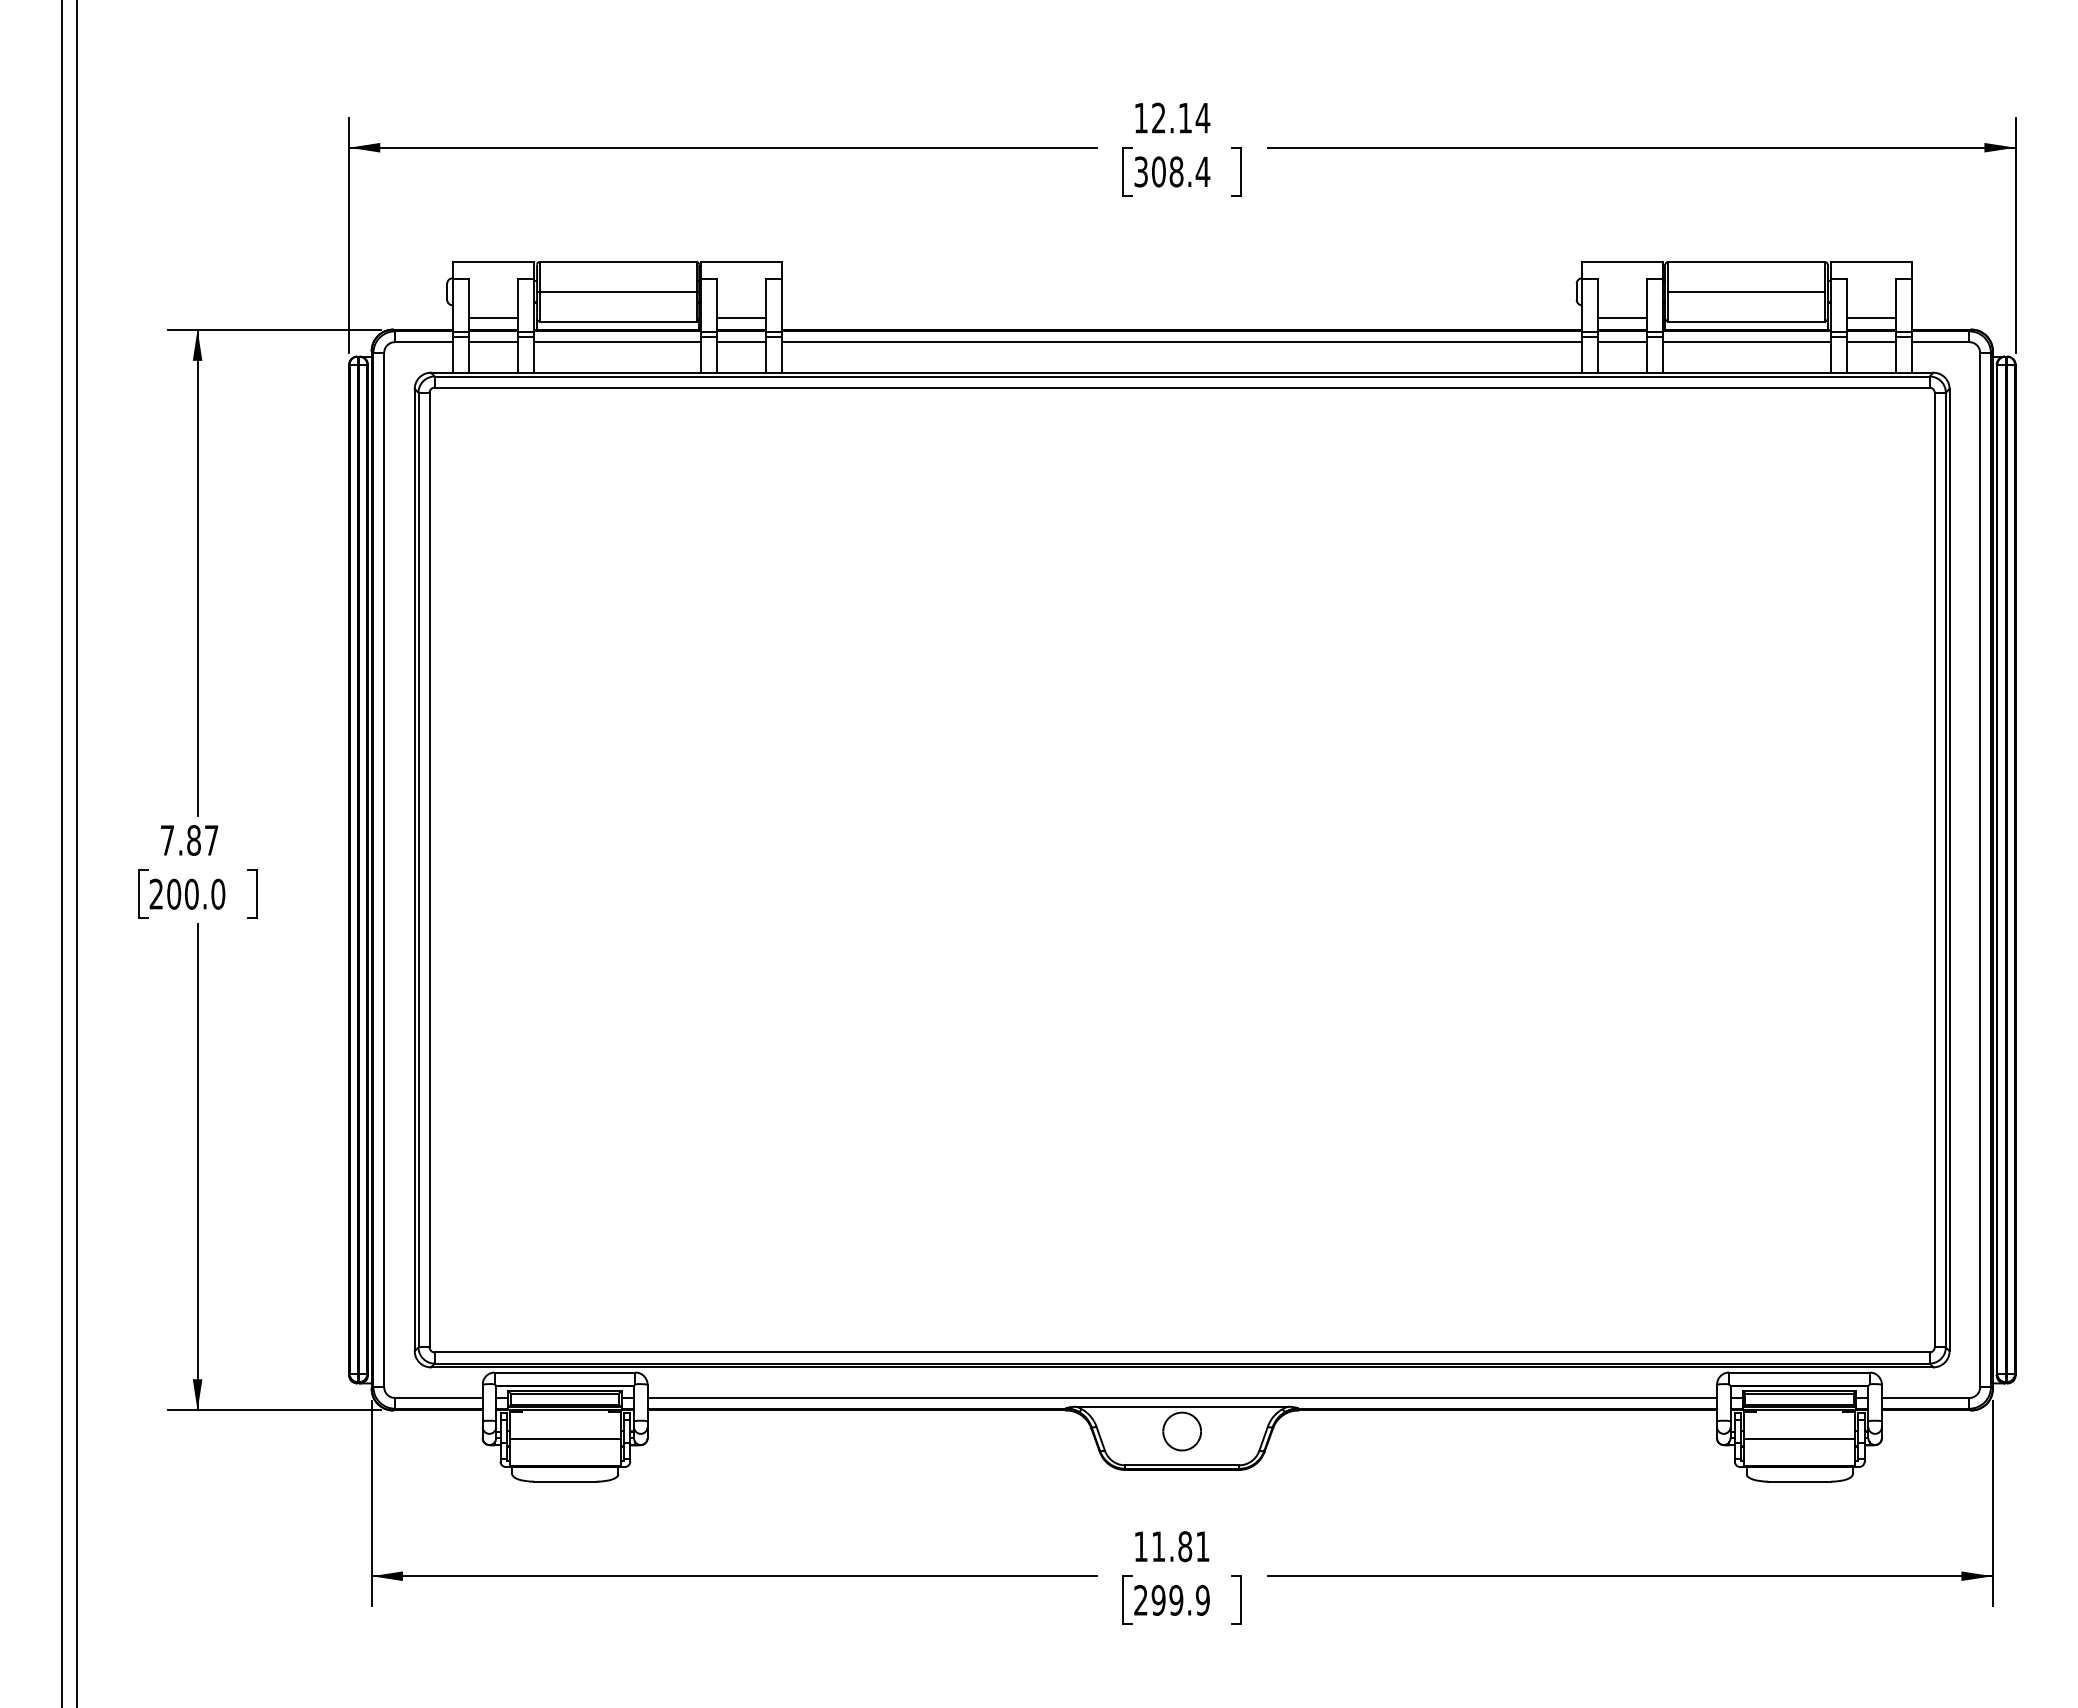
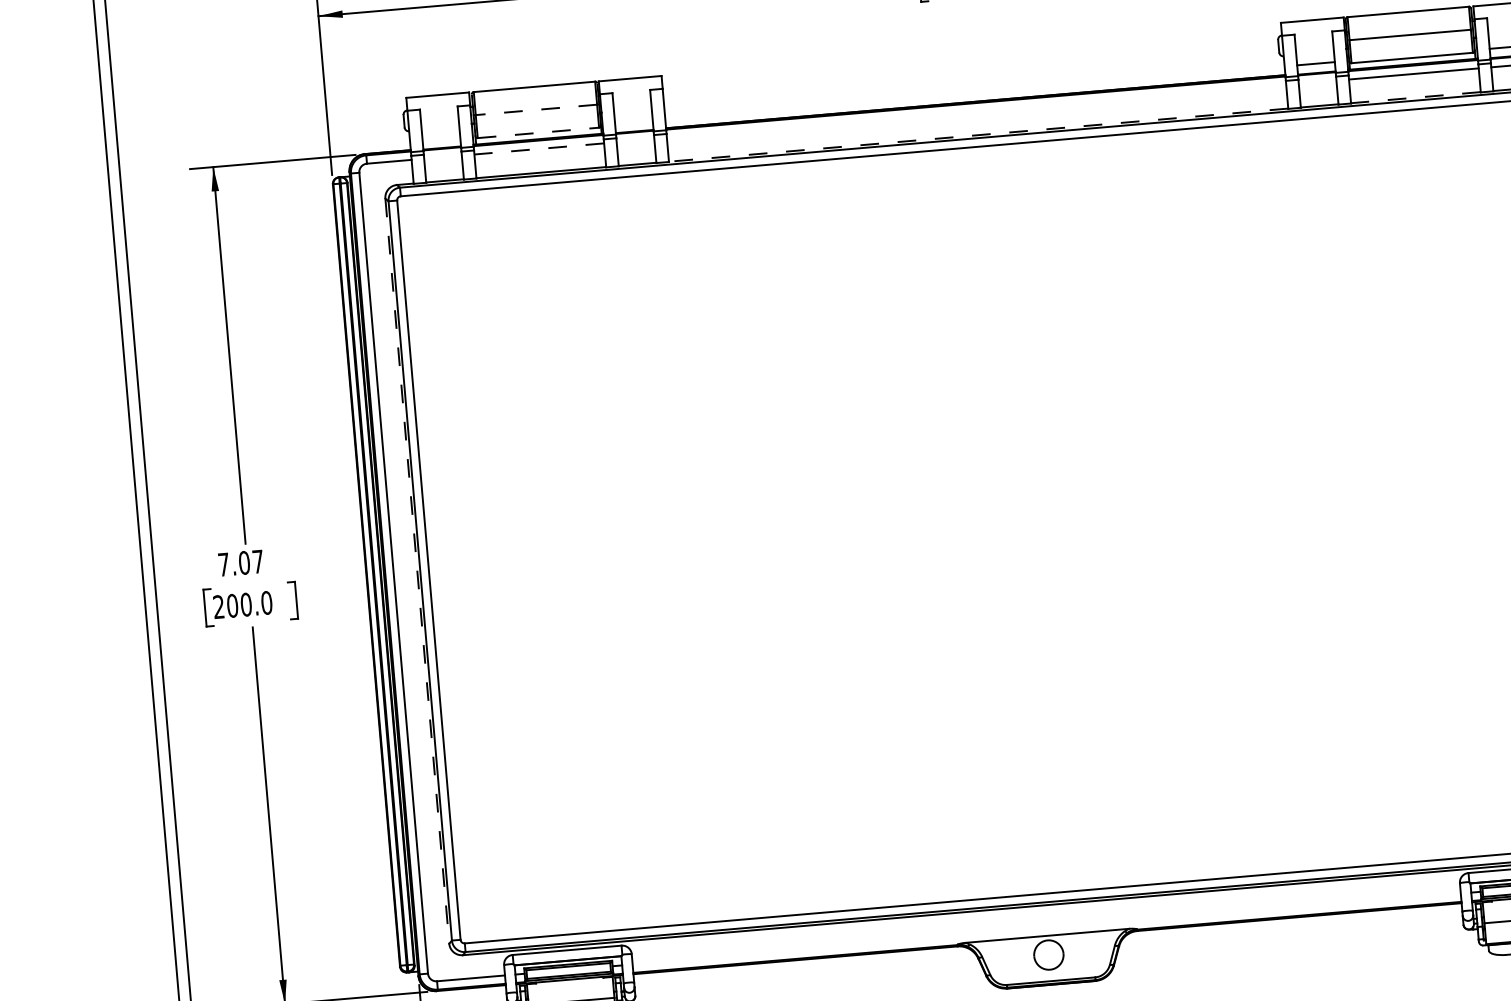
line: (617, 291) -> (535, 109), solid -> dashed
line: (492, 318) -> (440, 138), removed
line: (741, 318) -> (633, 122), removed
line: (618, 321) -> (538, 132), solid -> dashed
line: (492, 342) -> (442, 157), removed
line: (617, 342) -> (539, 149), solid -> dashed
line: (741, 342) -> (635, 140), removed
line: (1182, 342) -> (976, 111), removed
line: (1622, 342) -> (1317, 82), removed
line: (1182, 372) -> (978, 134), solid -> dashed
line: (1746, 372) -> (1415, 97), solid -> dashed
text: (193, 840) -> (244, 562), 7.87 -> 7.07
line: (414, 870) -> (417, 571), solid -> dashed
line: (1182, 1397) -> (1046, 928), removed

